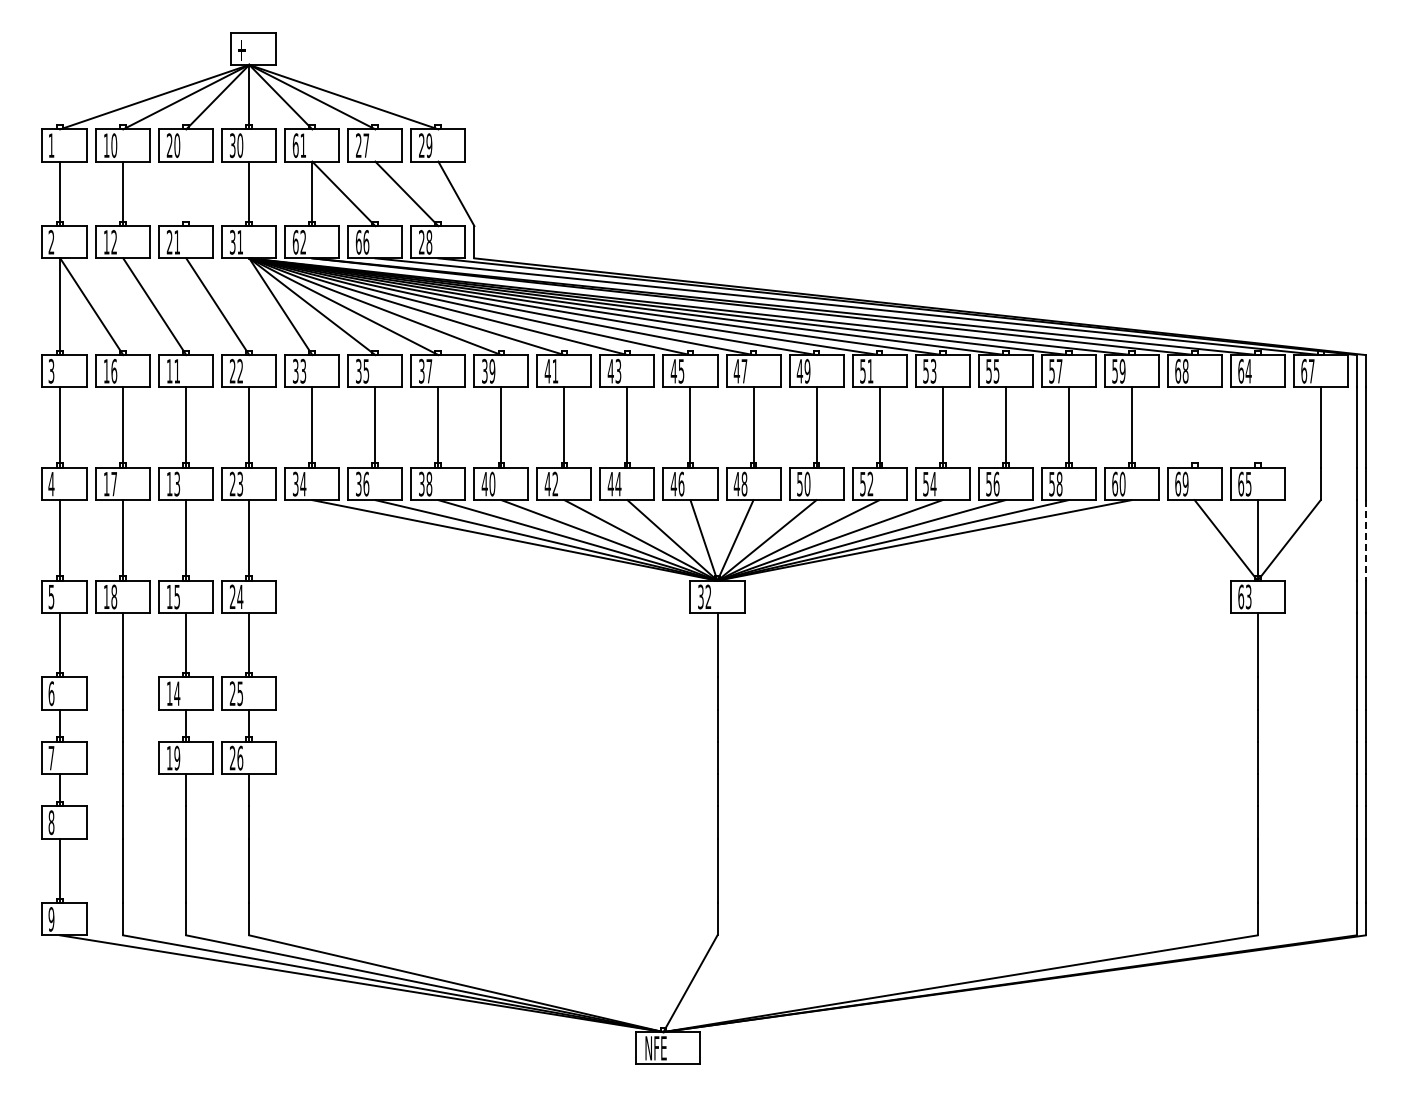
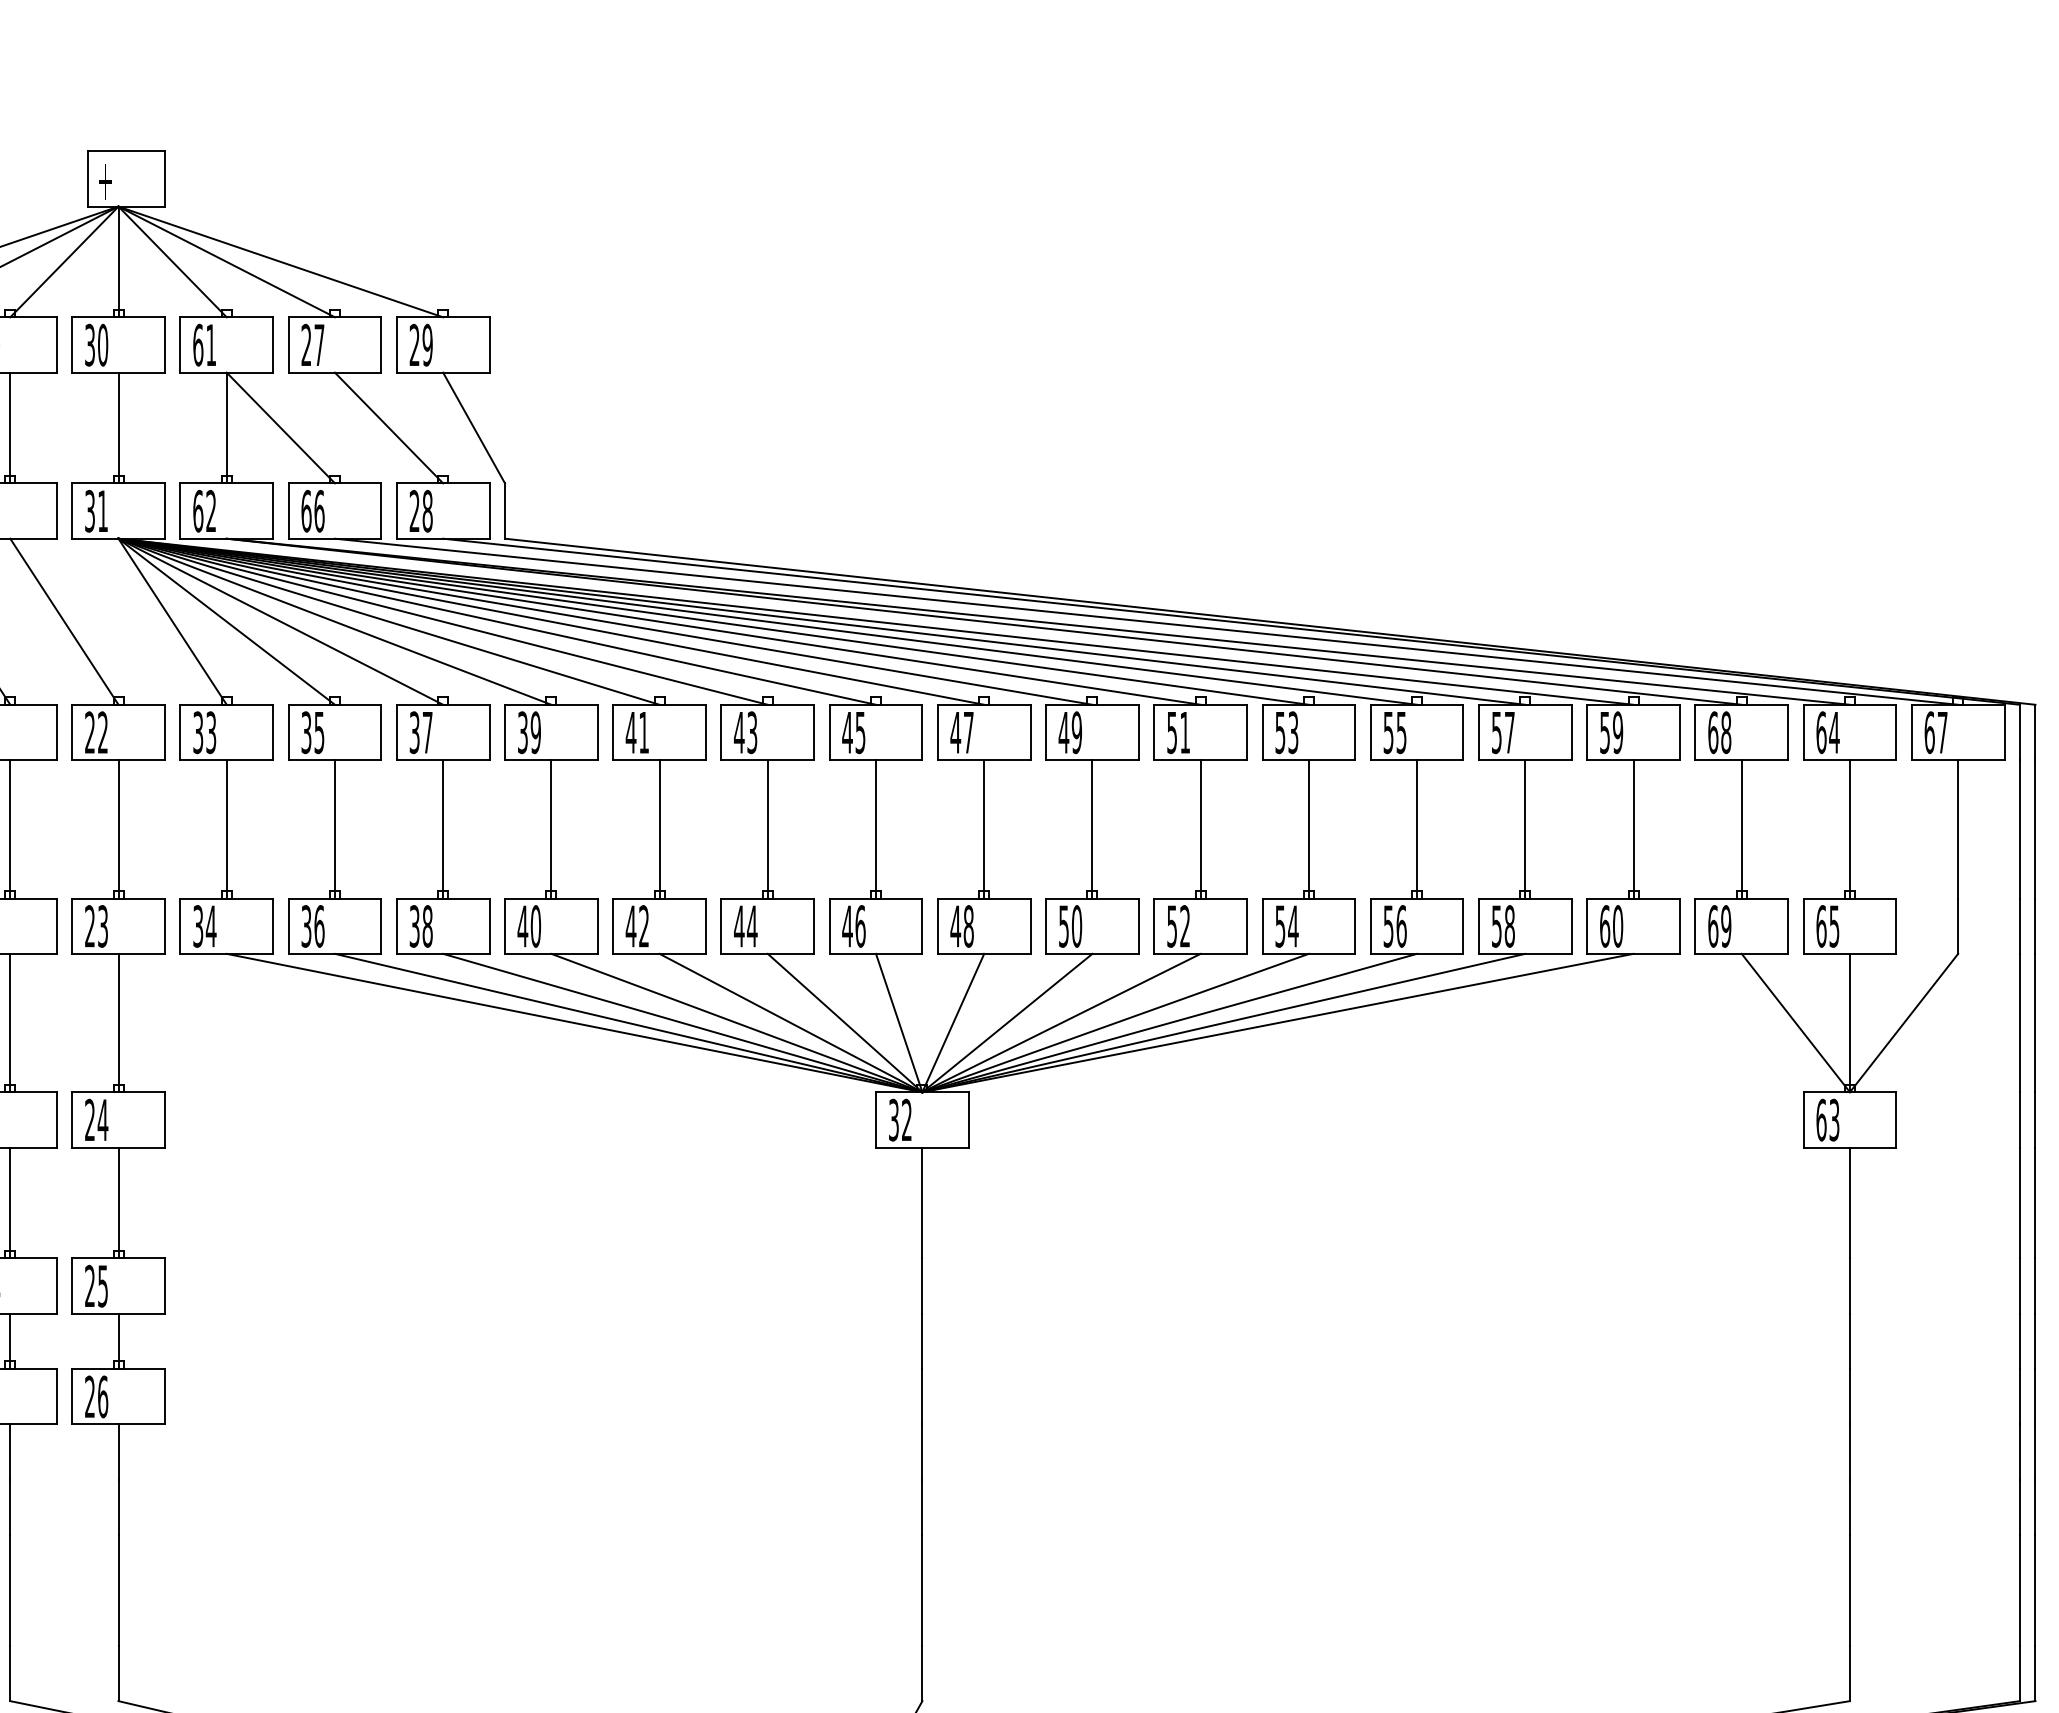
line: (186, 193) -> (10, 427), added
line: (1194, 427) -> (1741, 829), added
line: (1257, 427) -> (1849, 829), added
line: (1365, 540) -> (2035, 1023), dashed -> solid

